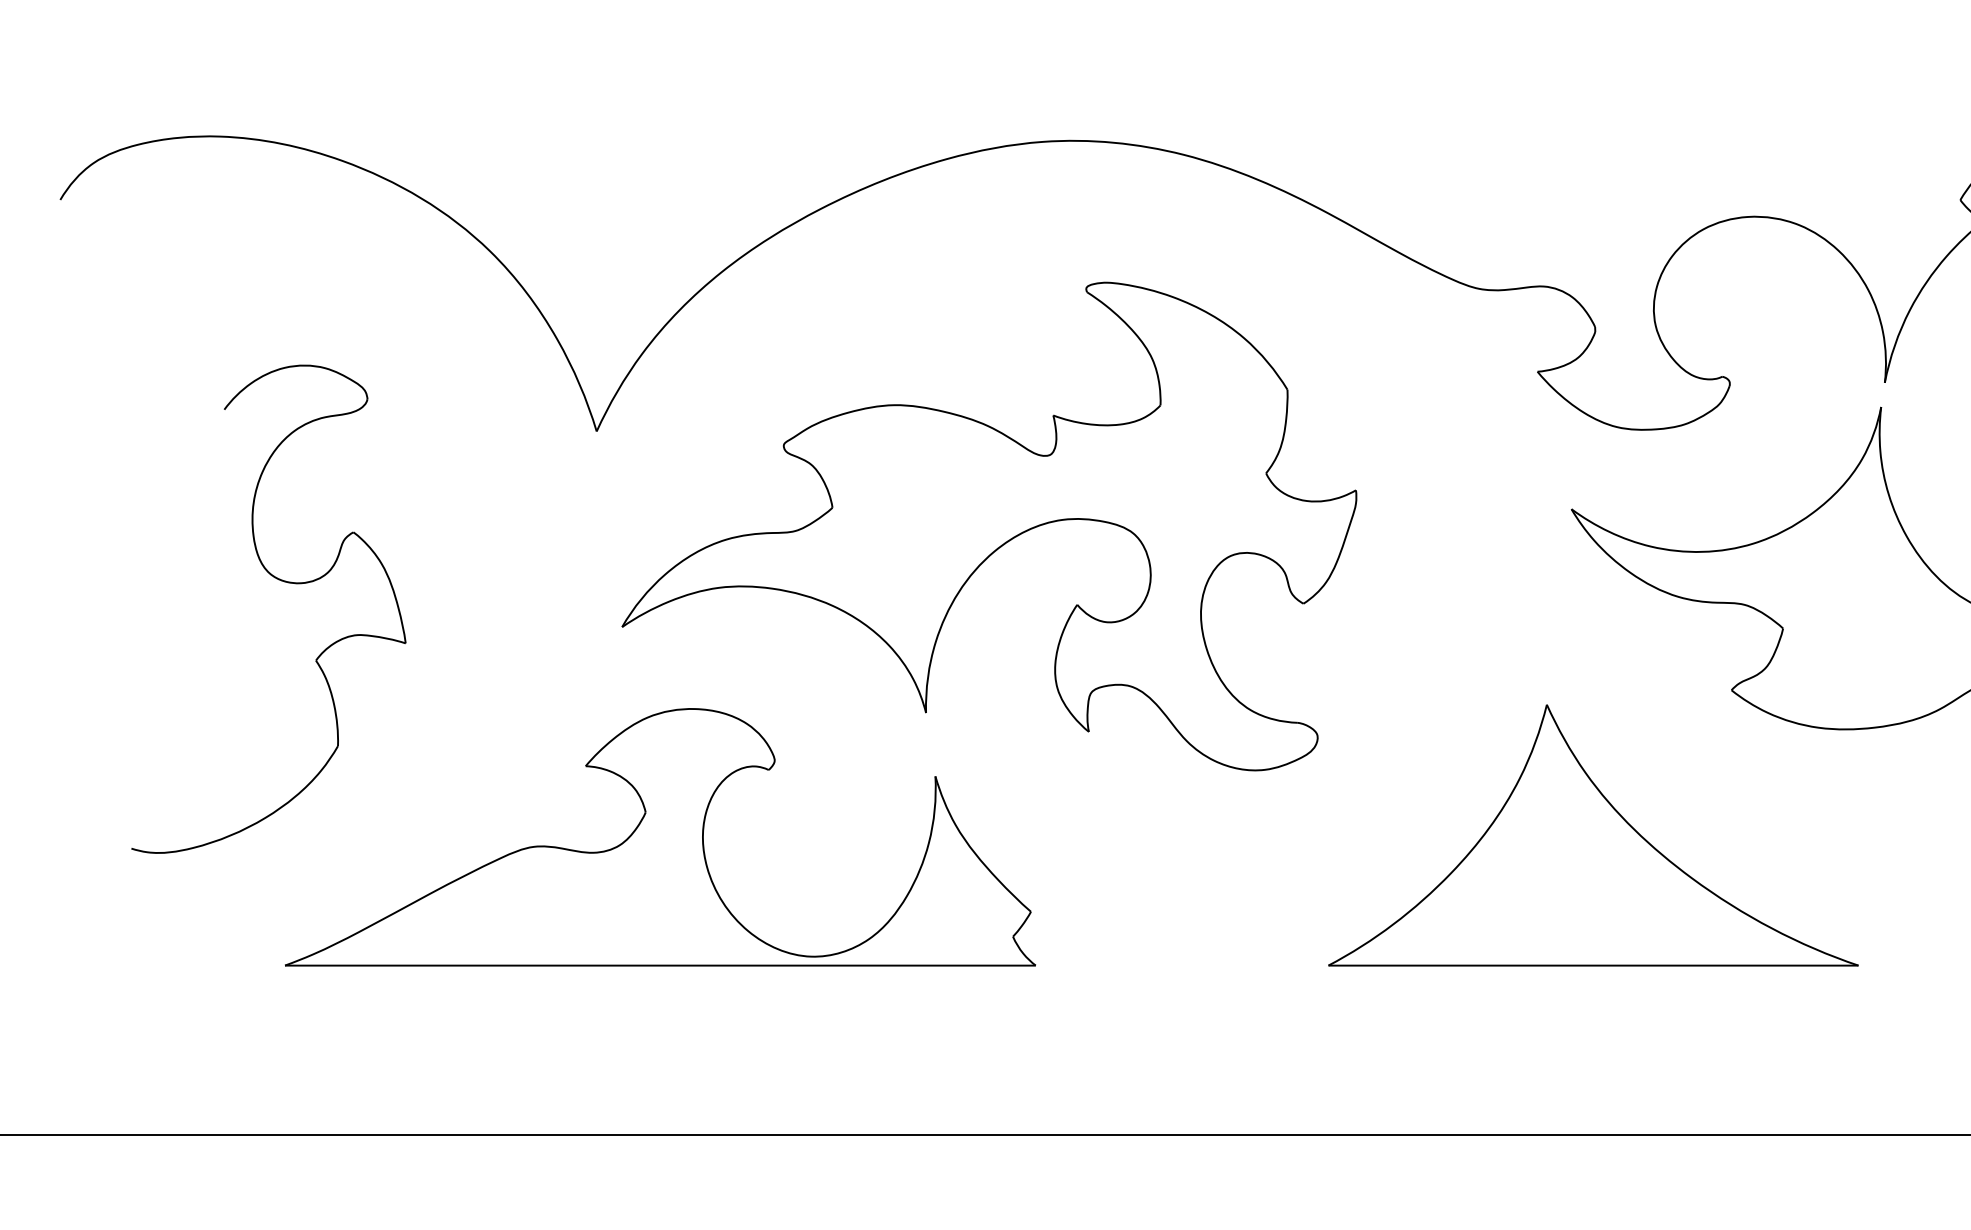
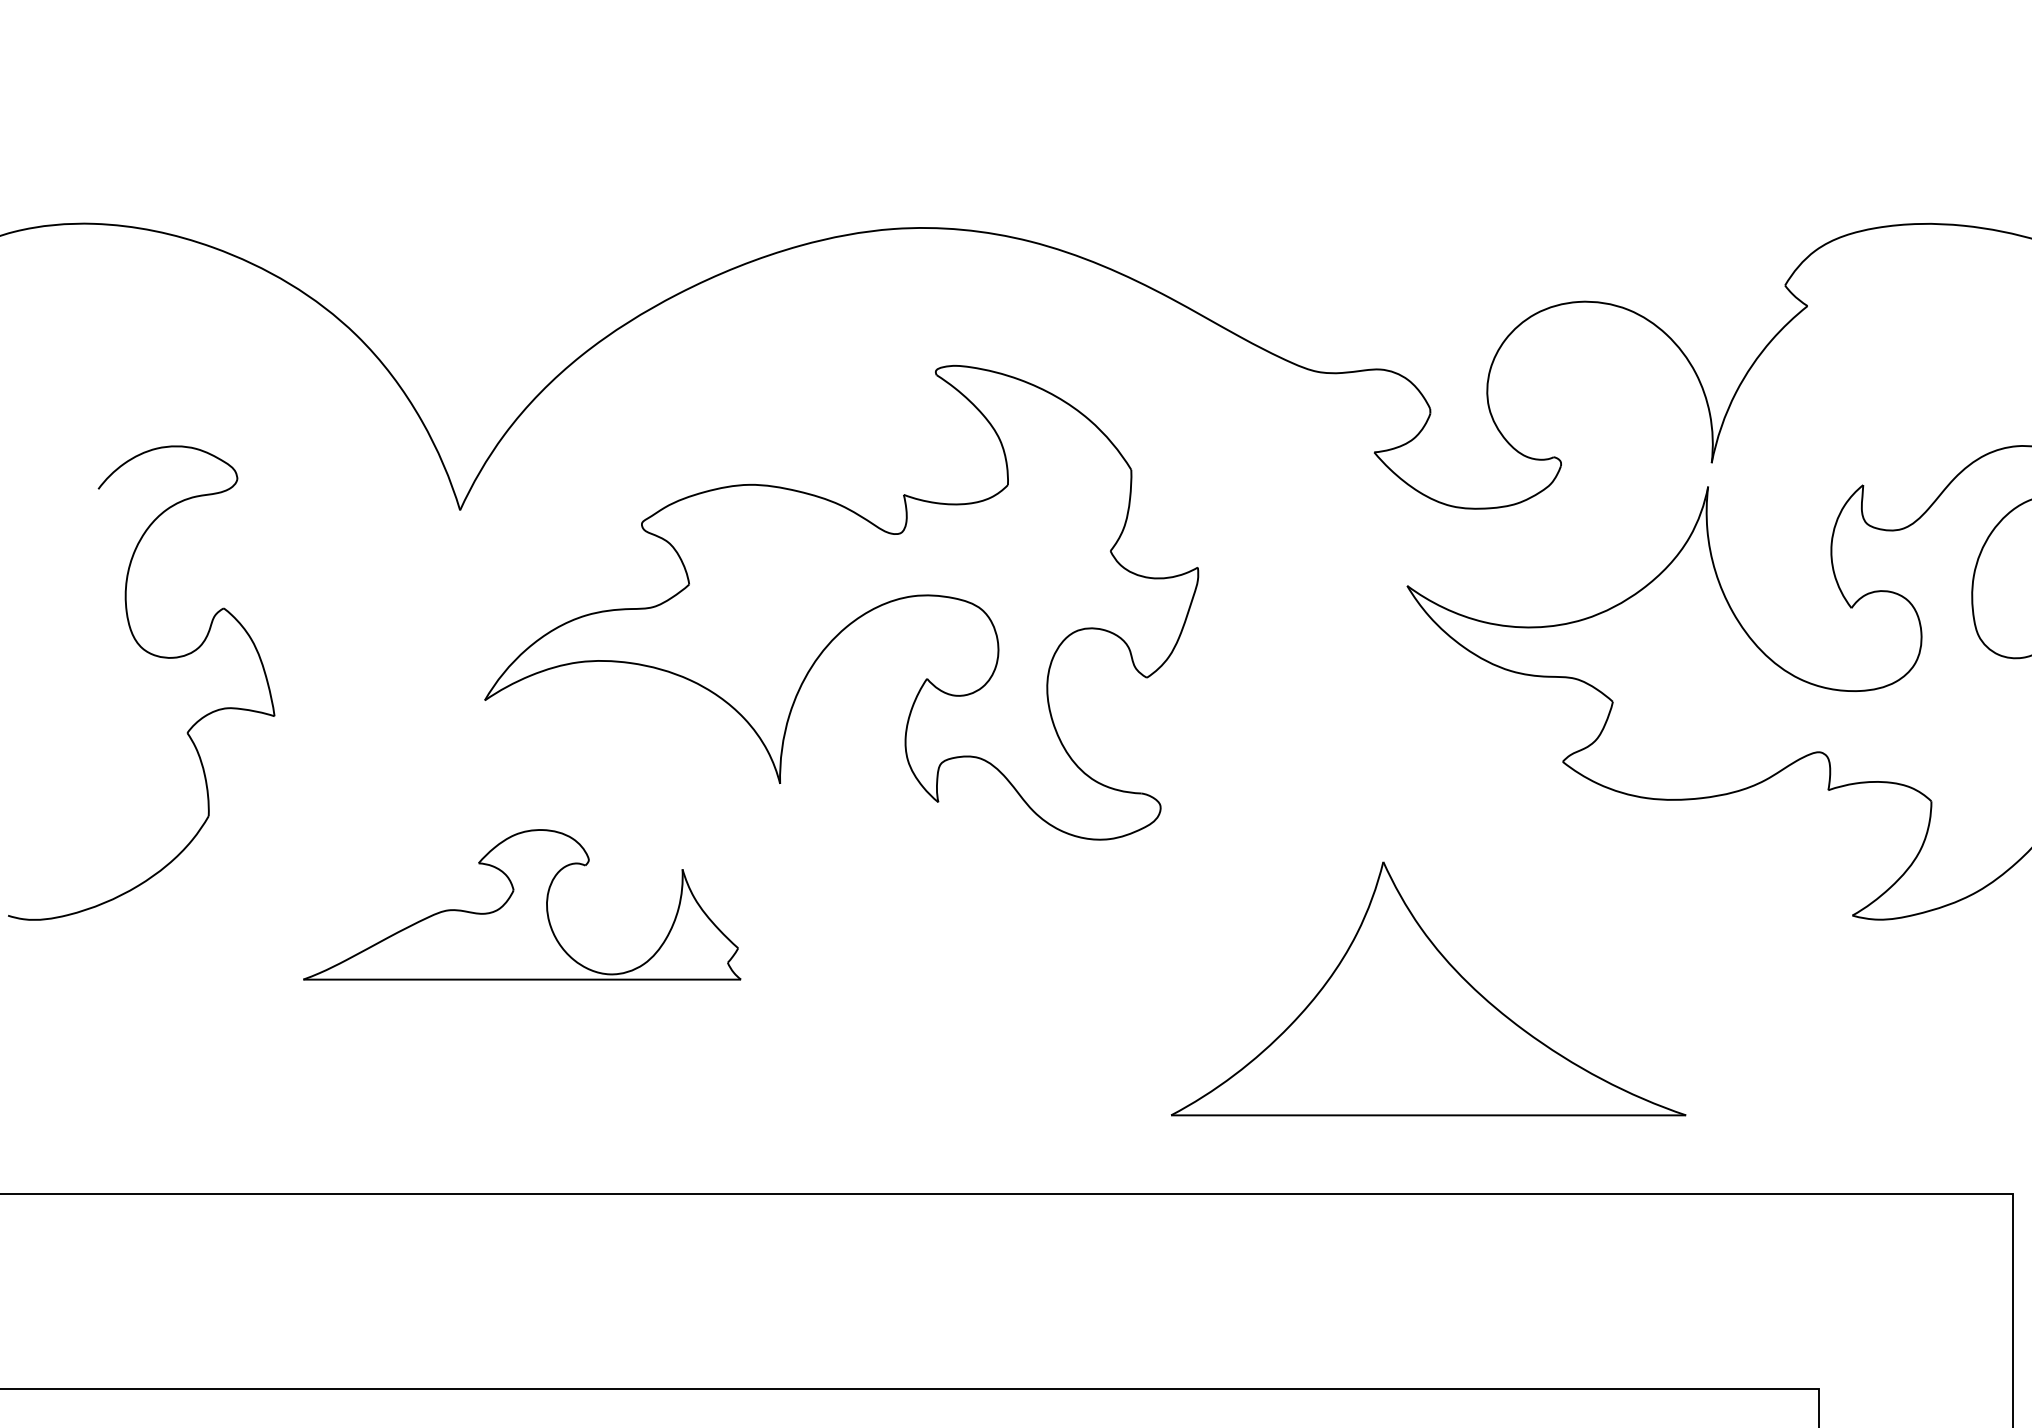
part: (1593, 835) -> (1428, 988), moved
part: (660, 837) -> (522, 904), size x0.6

